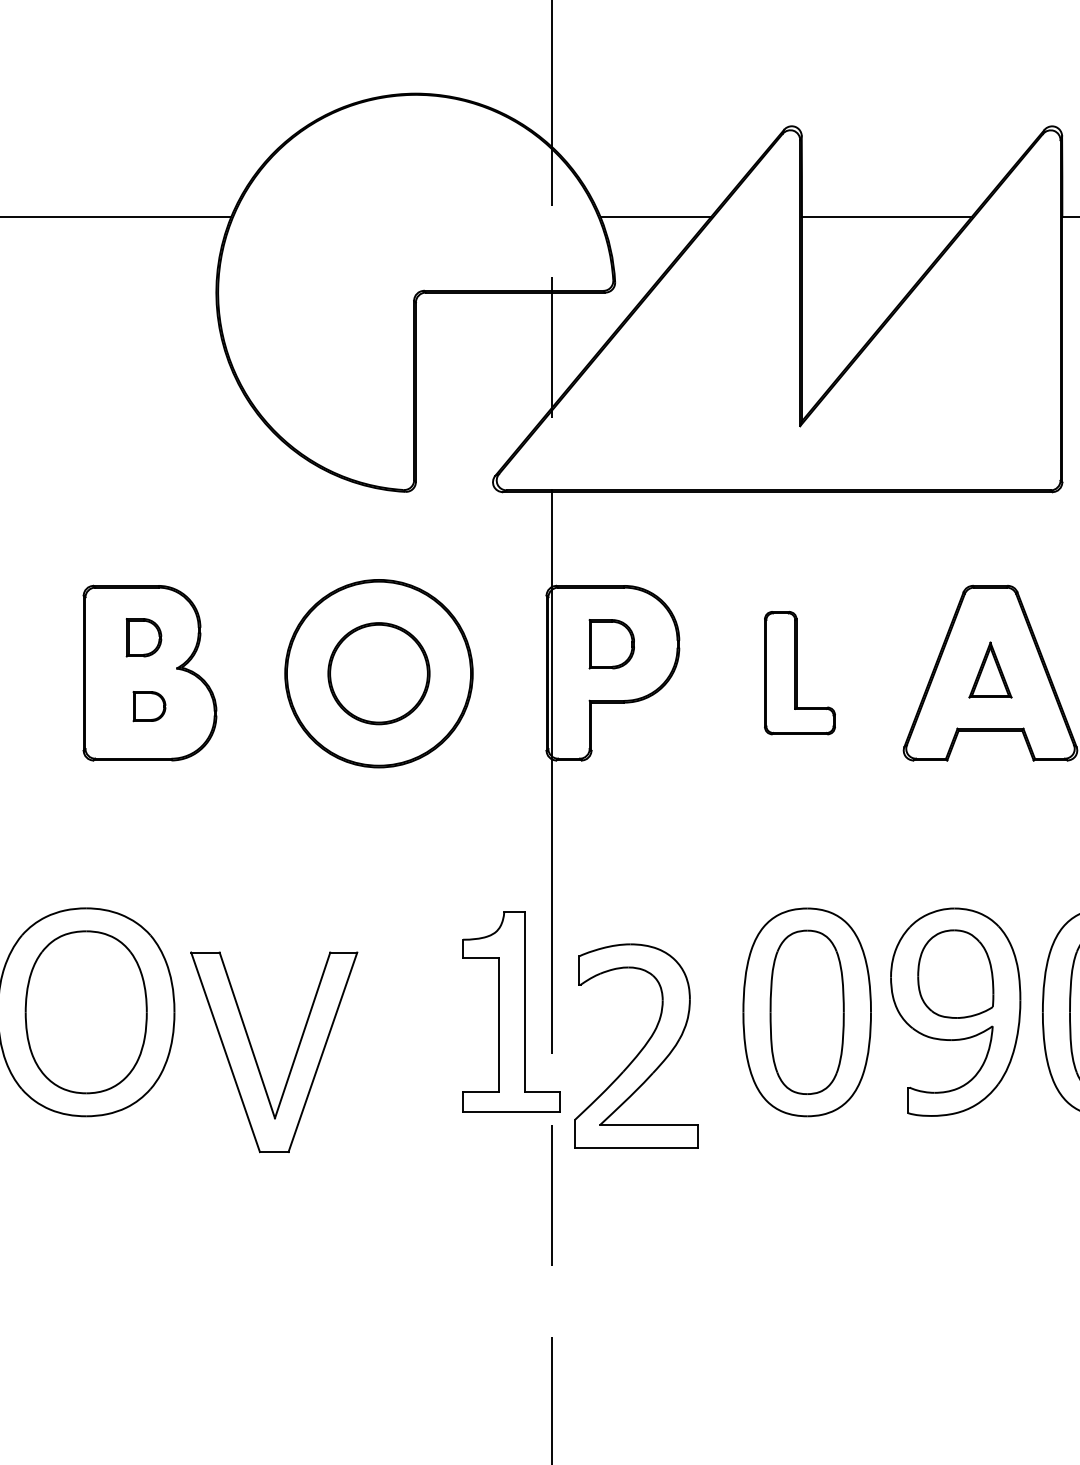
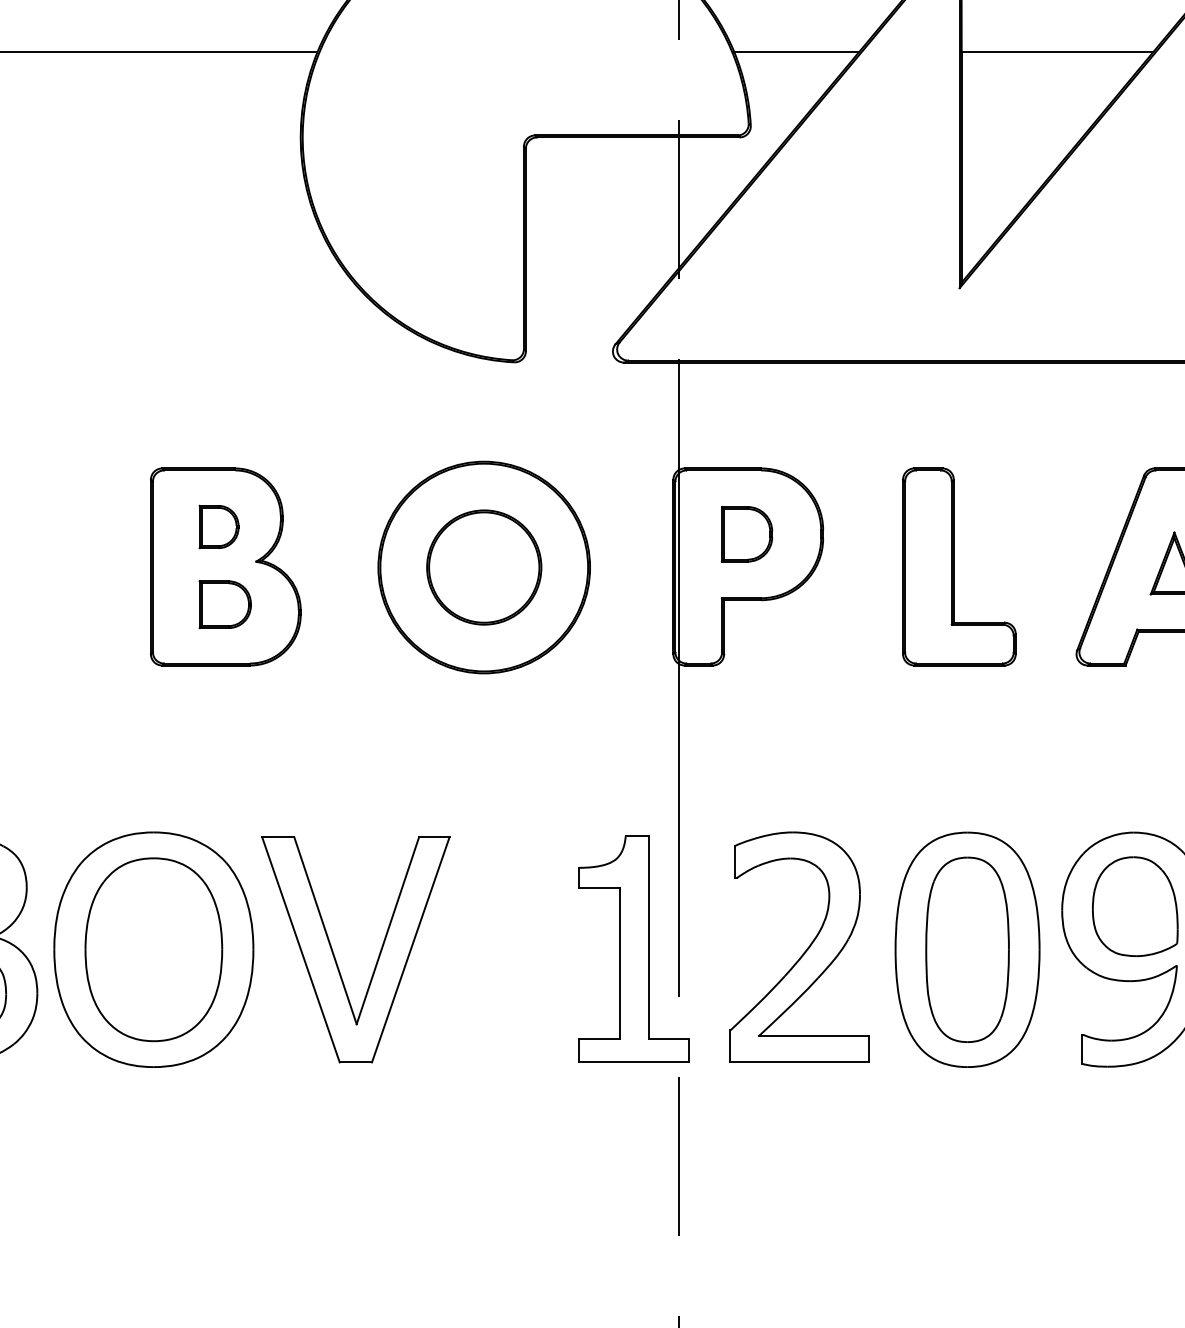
part: (799, 672) -> (958, 566), size x1.43
part: (149, 706) -> (225, 604), size x1.43
part: (636, 1045) -> (799, 946), moved
part: (256, 1059) -> (335, 957), moved

